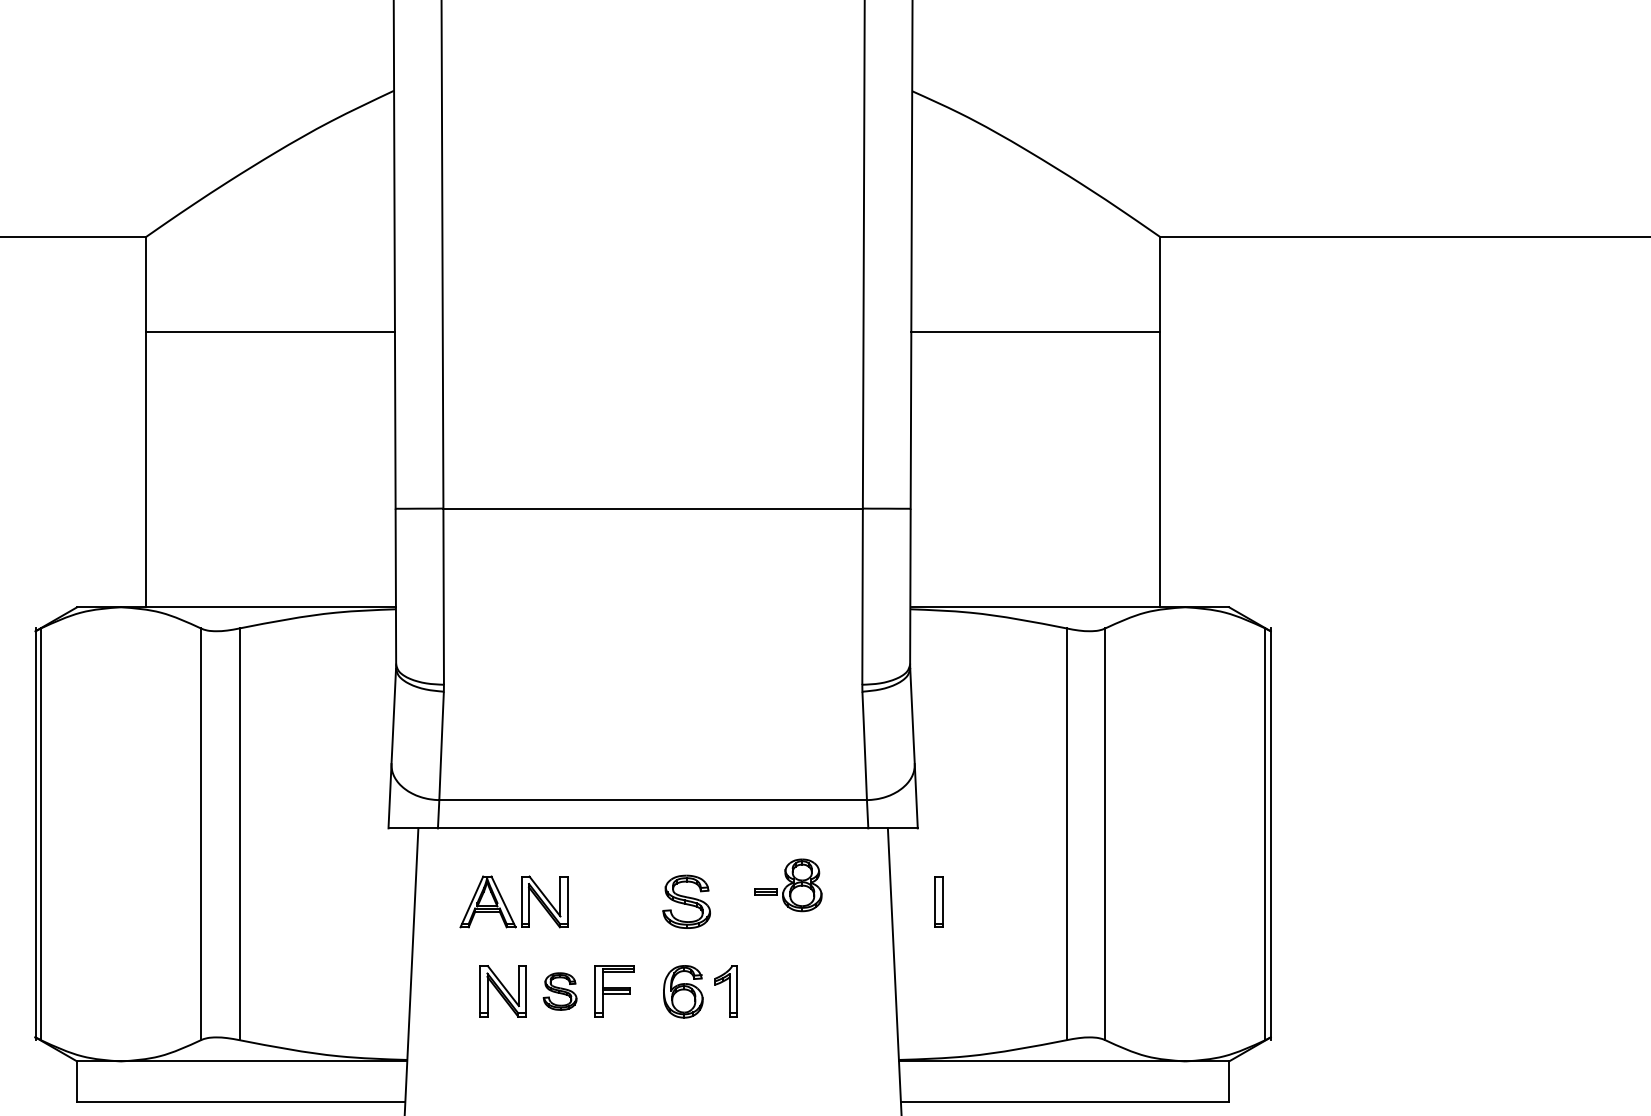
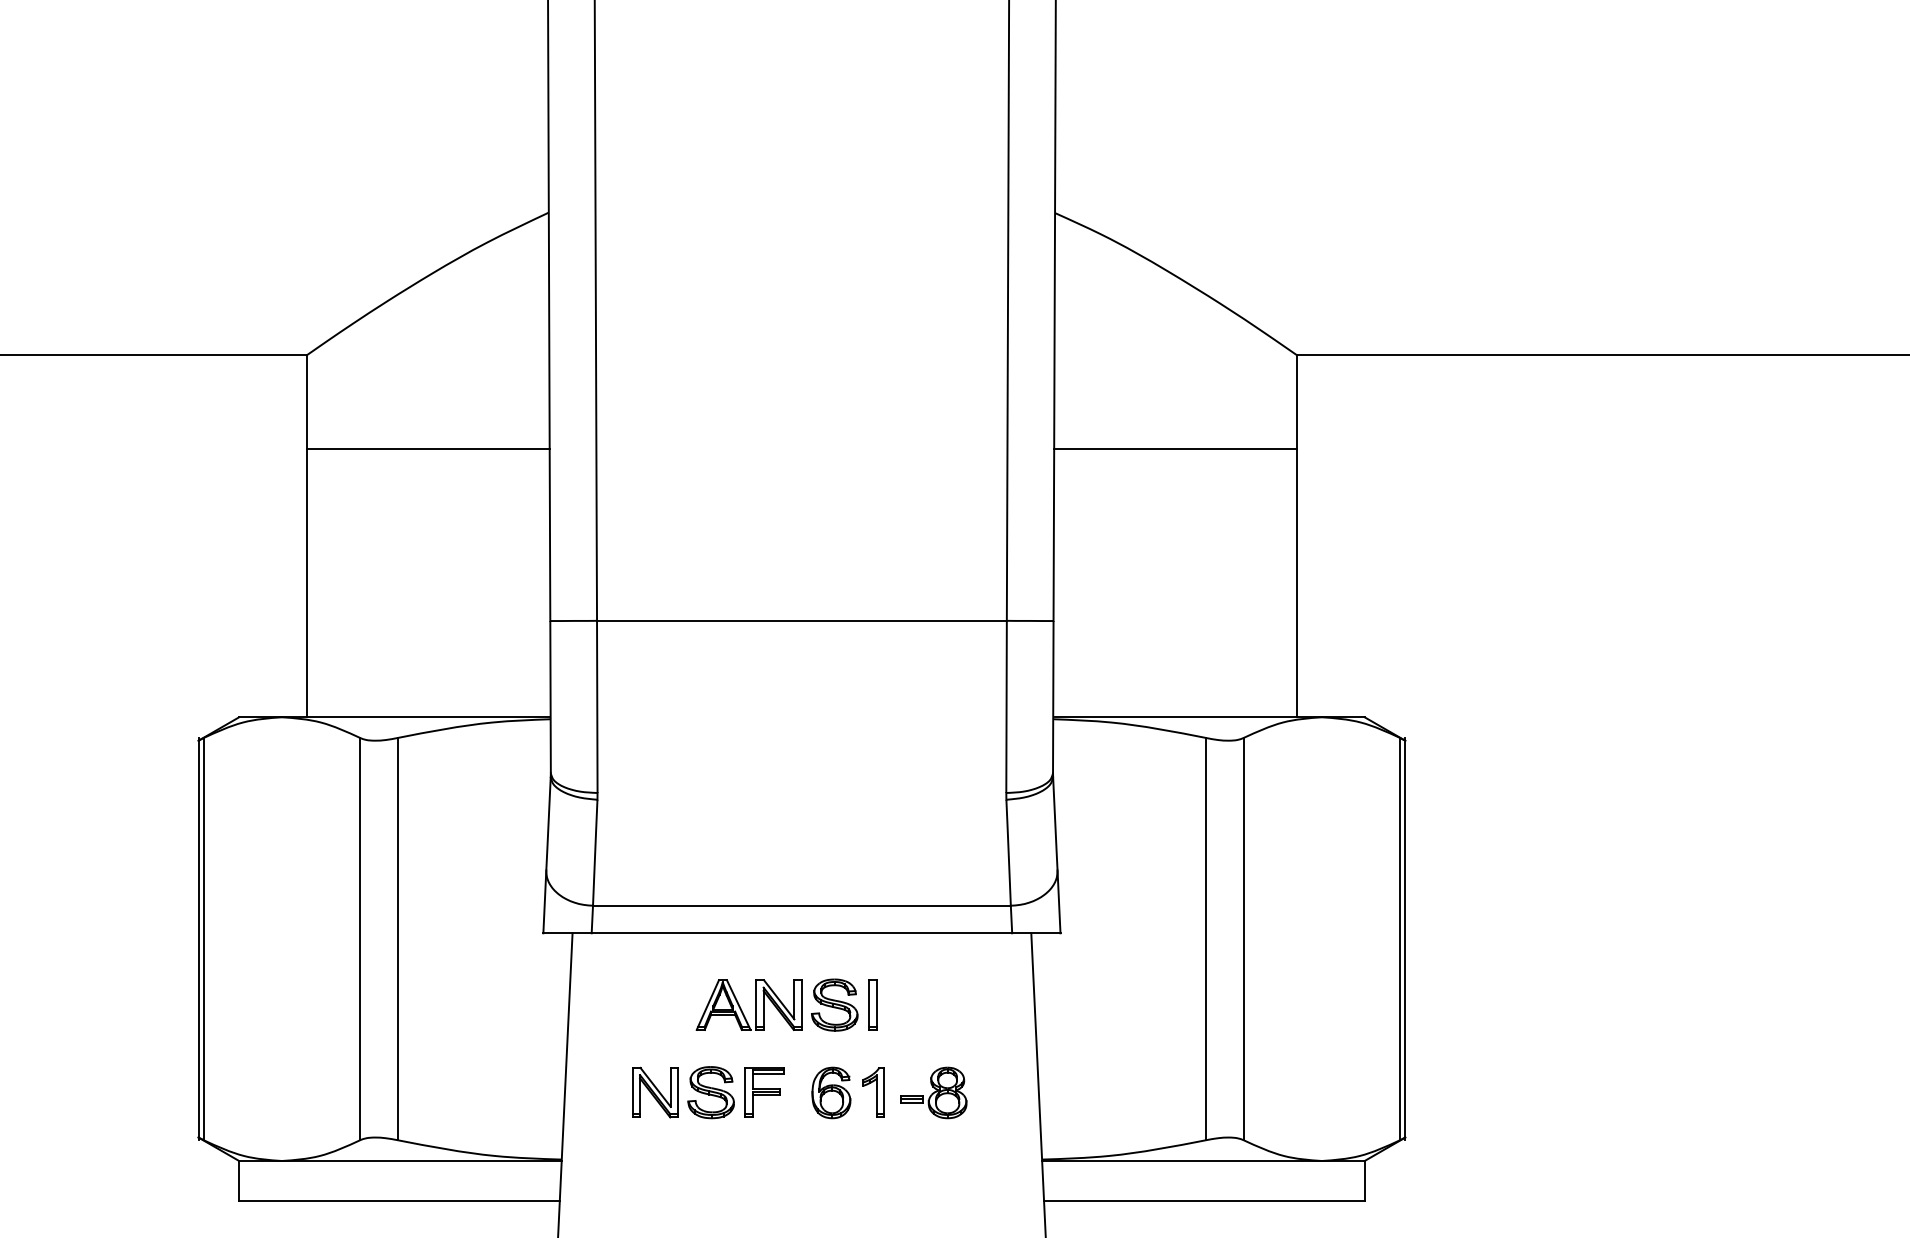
part: (787, 884) -> (933, 1092), moved
part: (520, 901) -> (755, 1004), moved
part: (938, 901) -> (872, 1004), moved
part: (559, 991) -> (710, 1092), size x1.43

